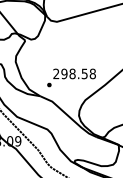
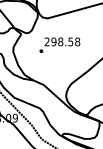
text: (71, 77) -> (59, 44), moved

